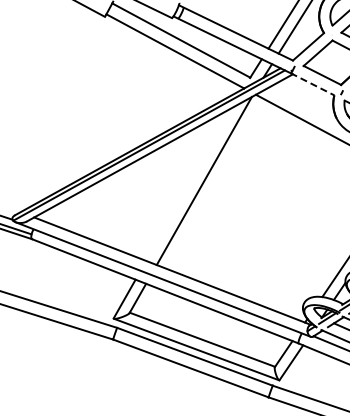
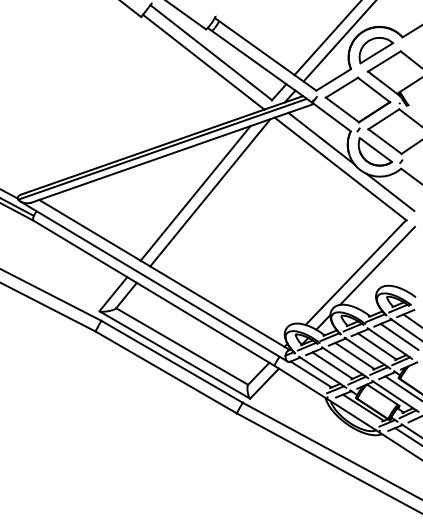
line: (312, 84) -> (331, 117), dashed -> solid
line: (306, 107) -> (321, 138), added
line: (189, 184) -> (195, 193), added

